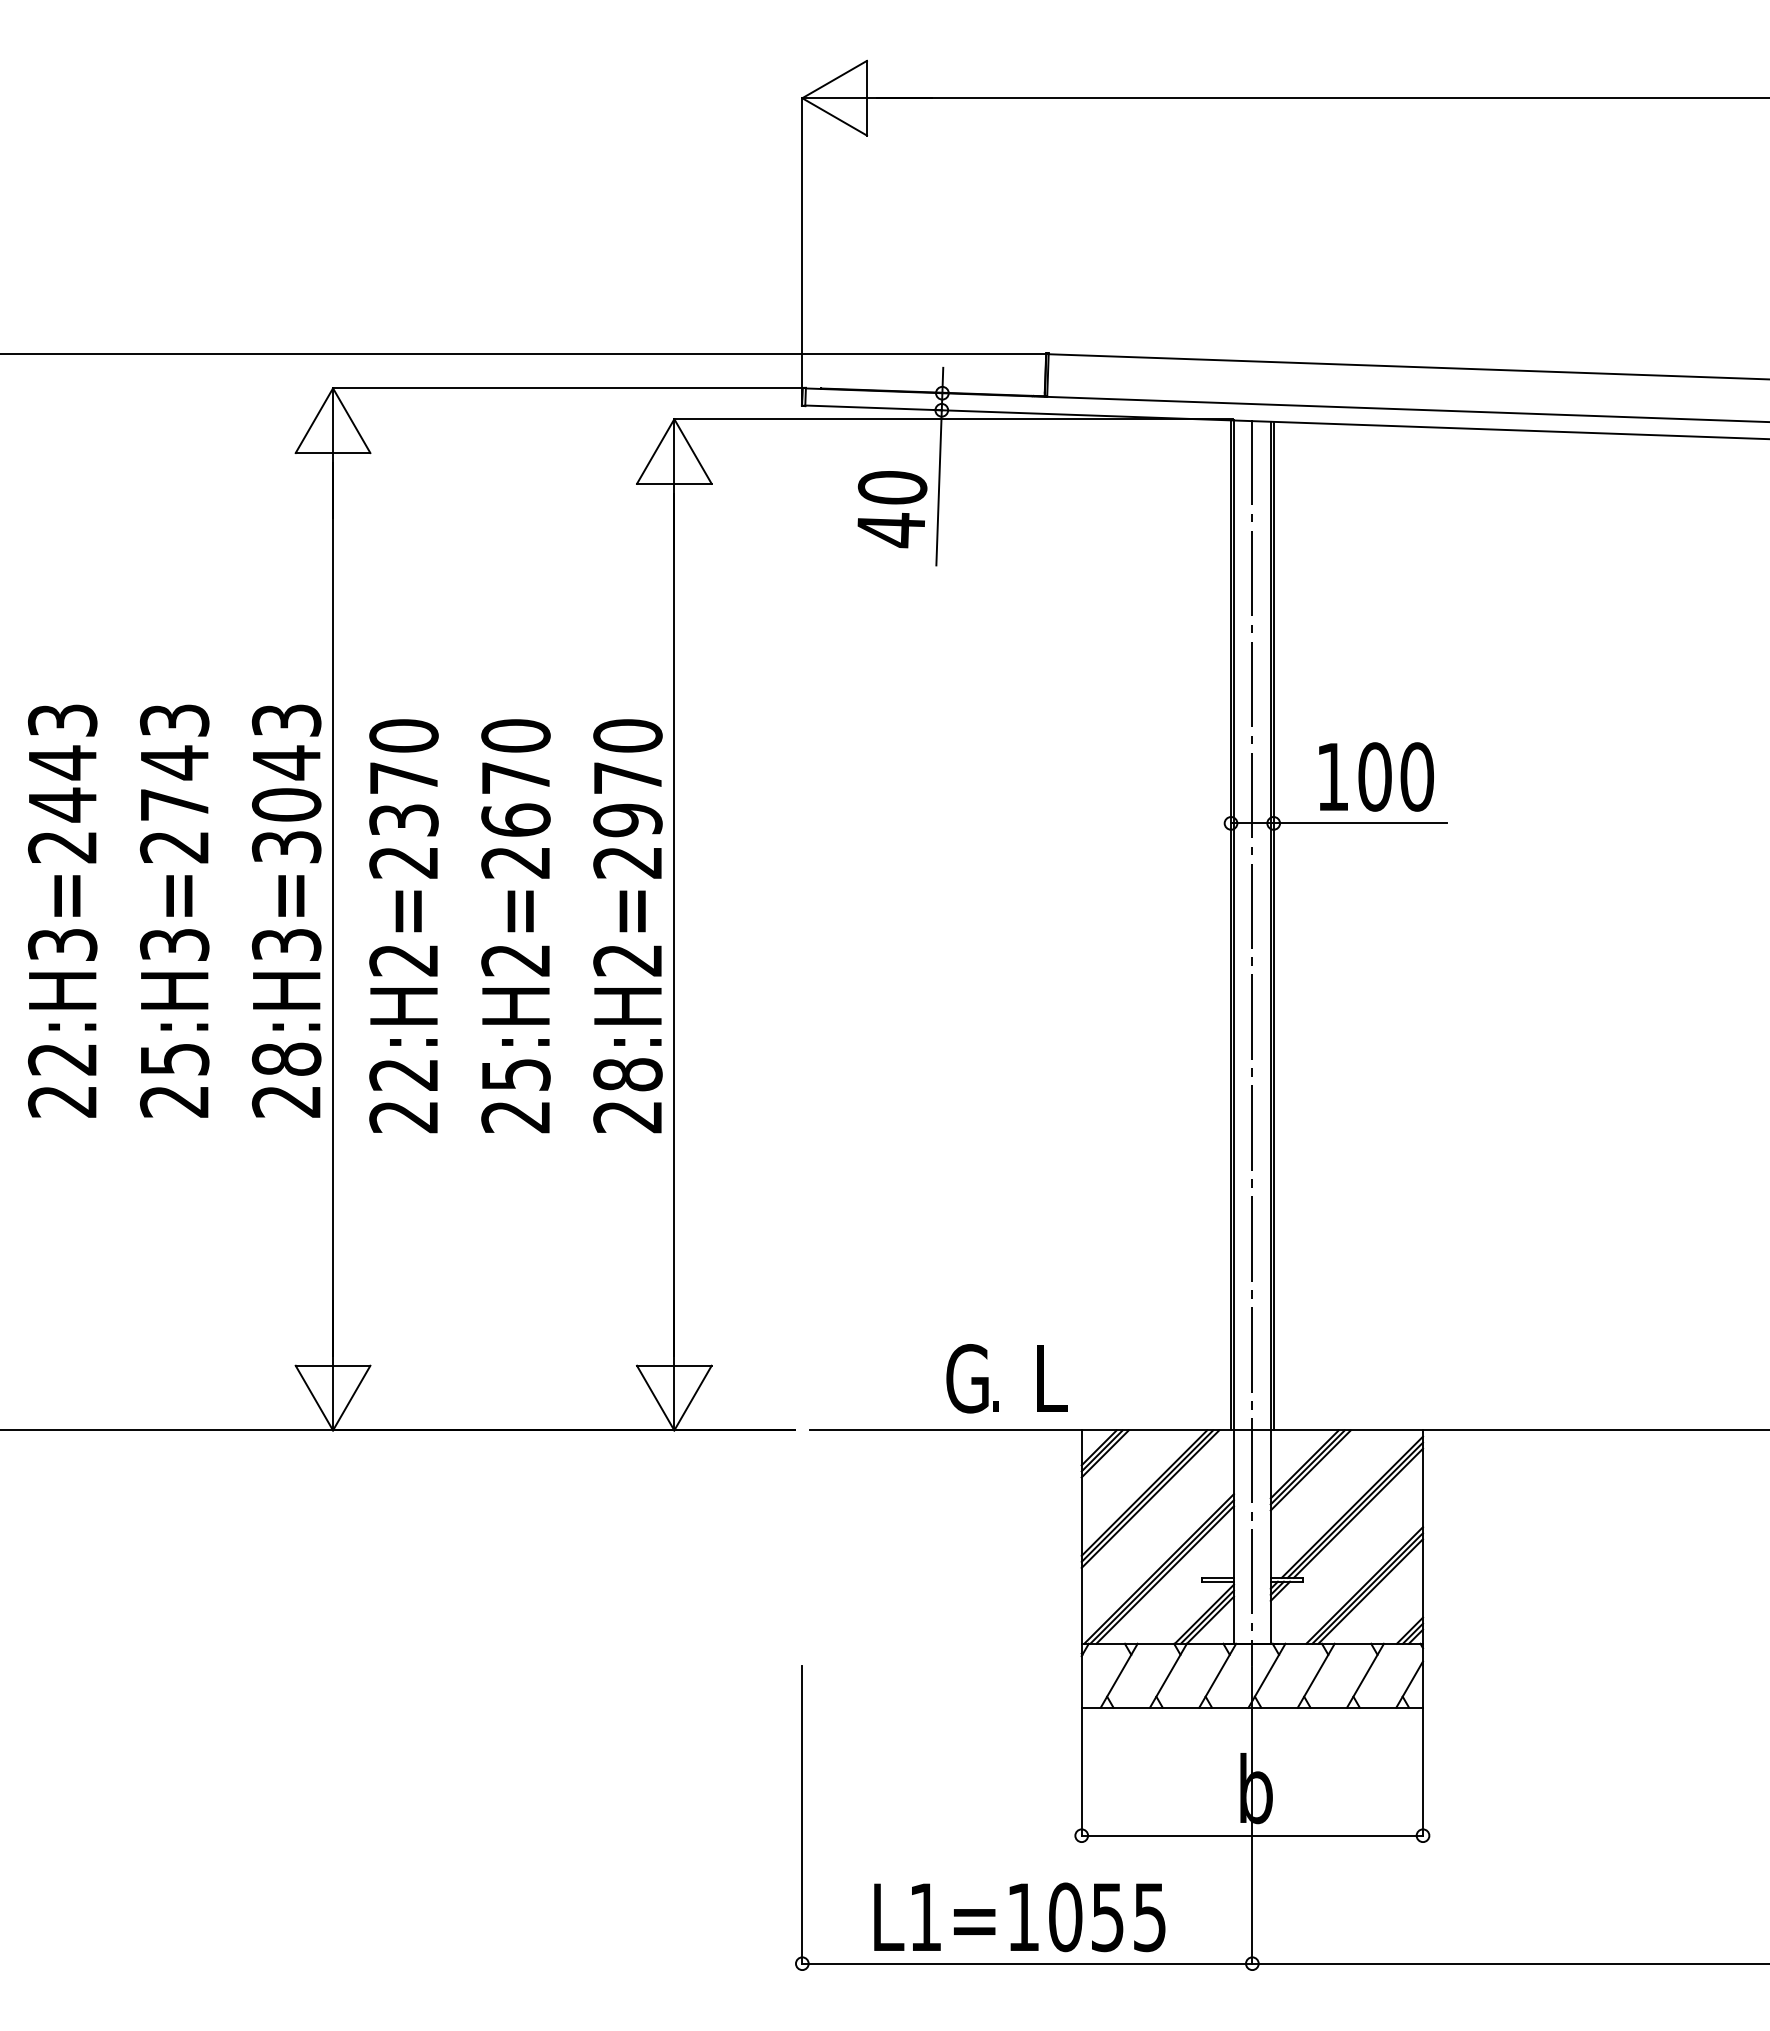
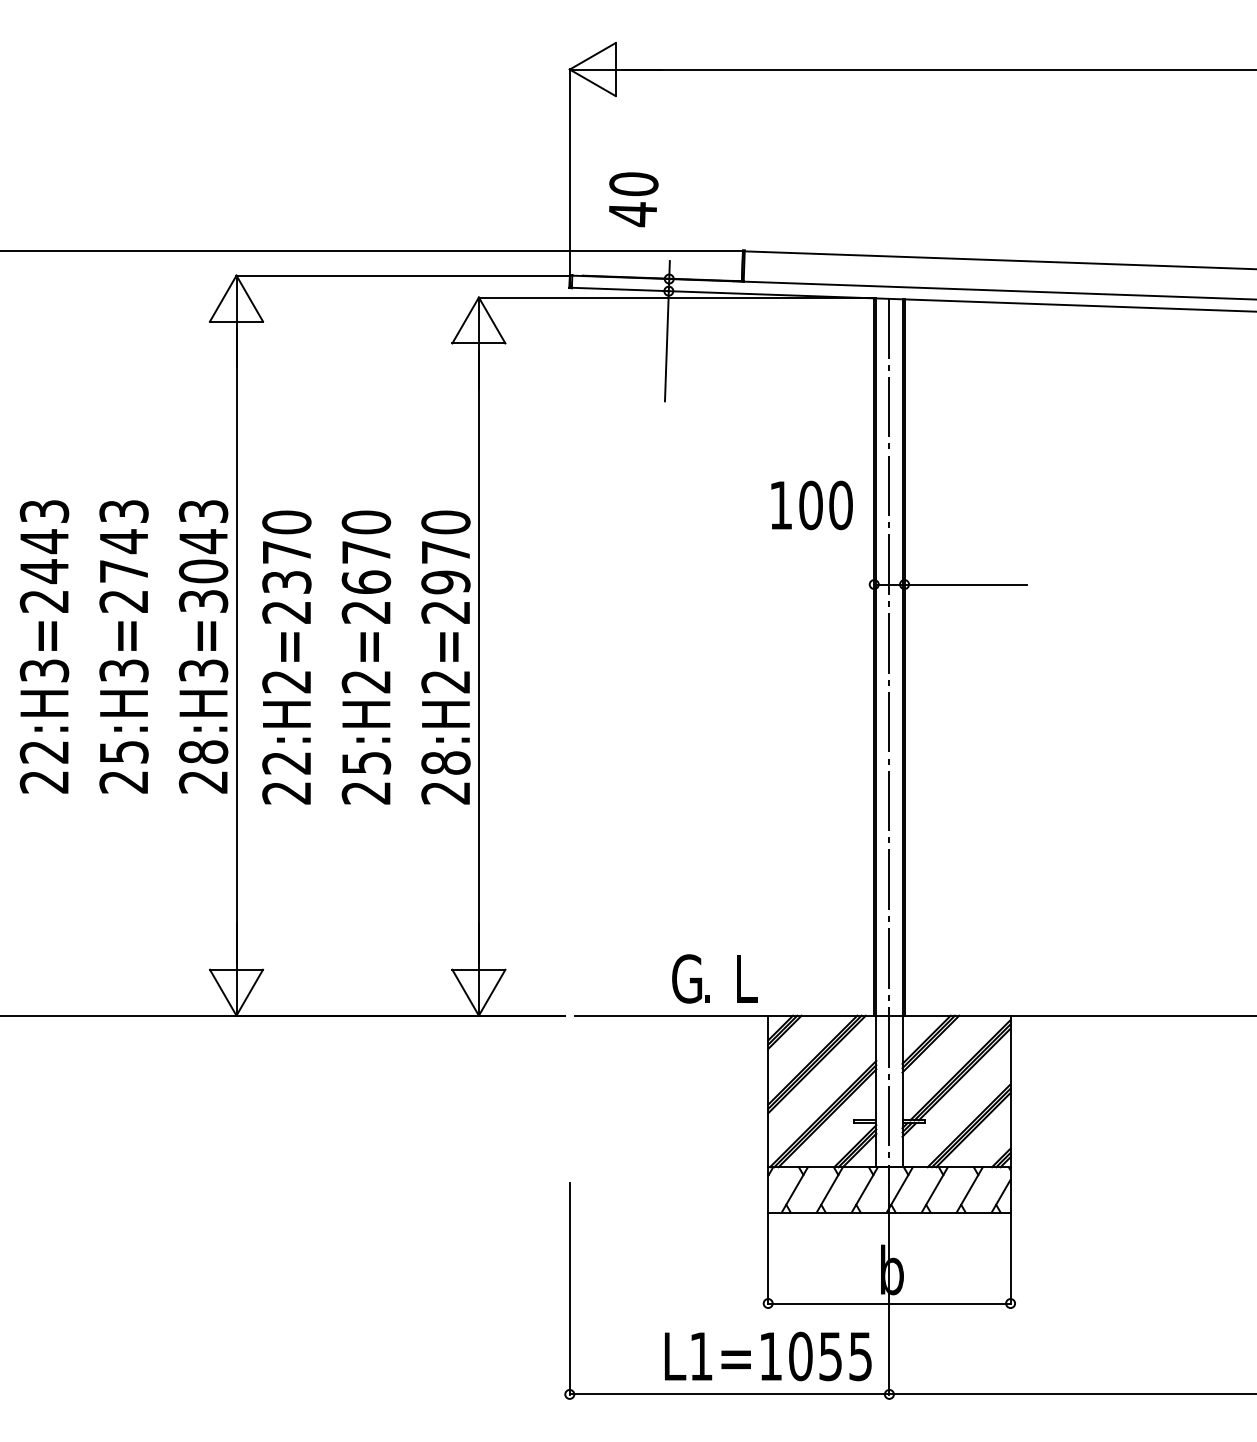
text: (892, 509) -> (633, 199), moved
text: (1376, 776) -> (812, 505), moved
text: (1019, 1917) -> (768, 1356), moved

